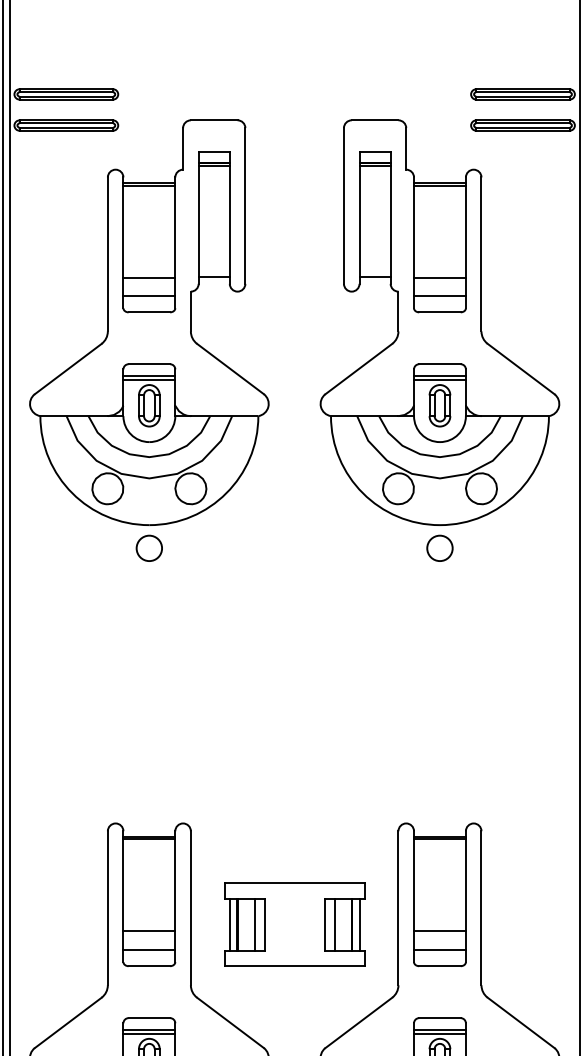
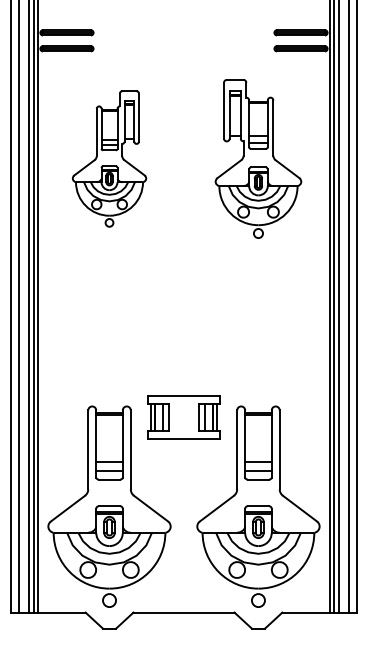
part: (149, 339) -> (109, 158), size x0.6
part: (440, 339) -> (258, 158), size x0.7
part: (293, 925) -> (183, 417), moved

